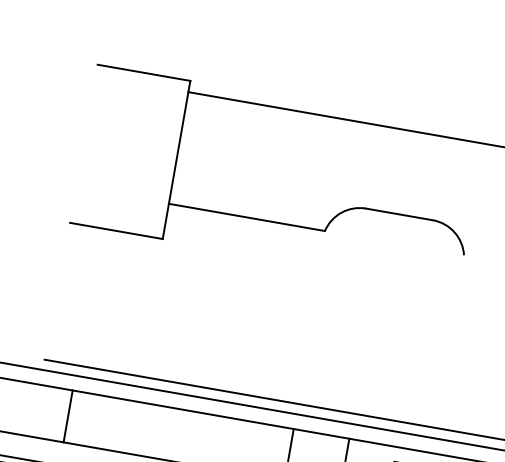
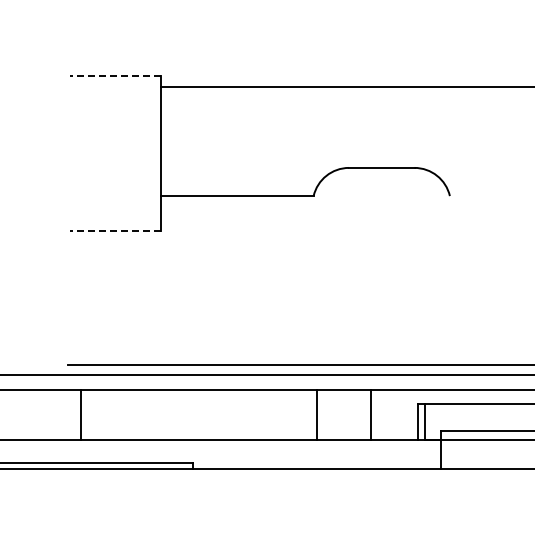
line: (143, 72) -> (114, 75), solid -> dashed
line: (115, 230) -> (114, 230), solid -> dashed
line: (68, 415) -> (81, 414), moved

